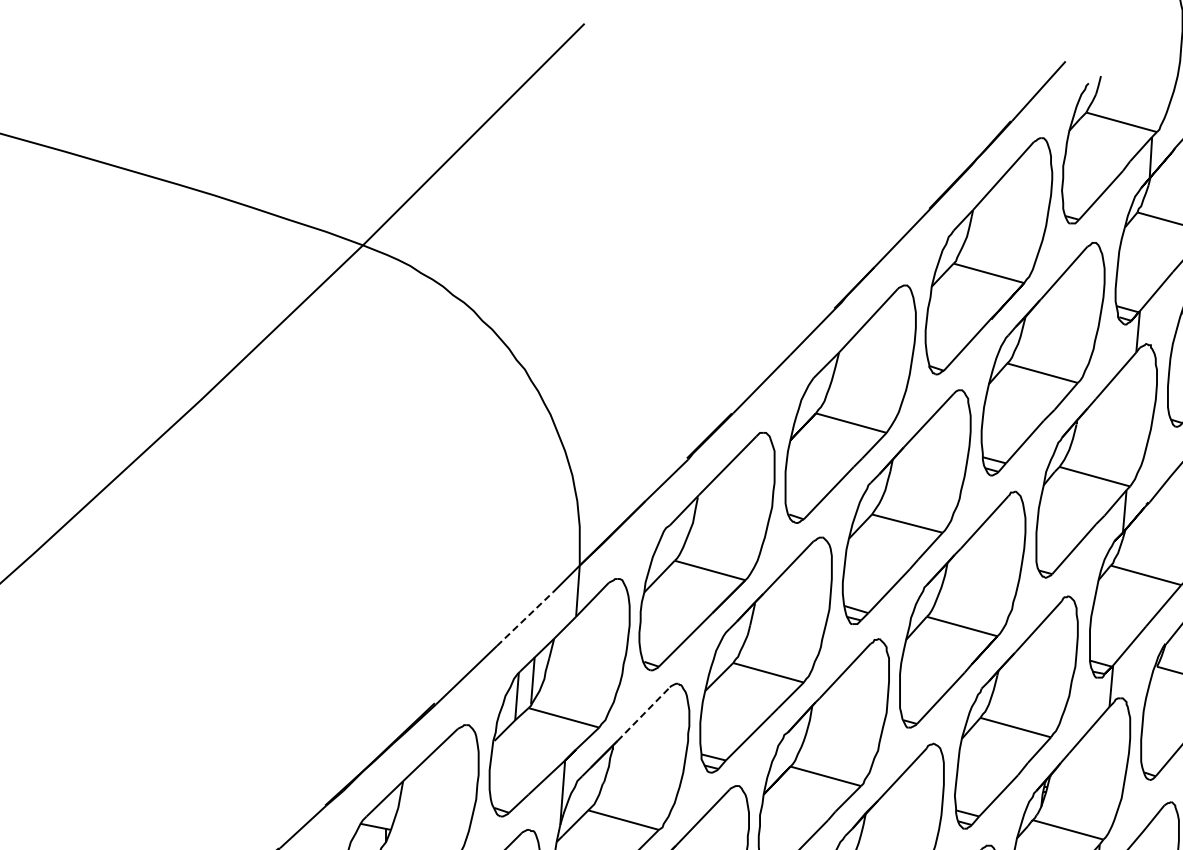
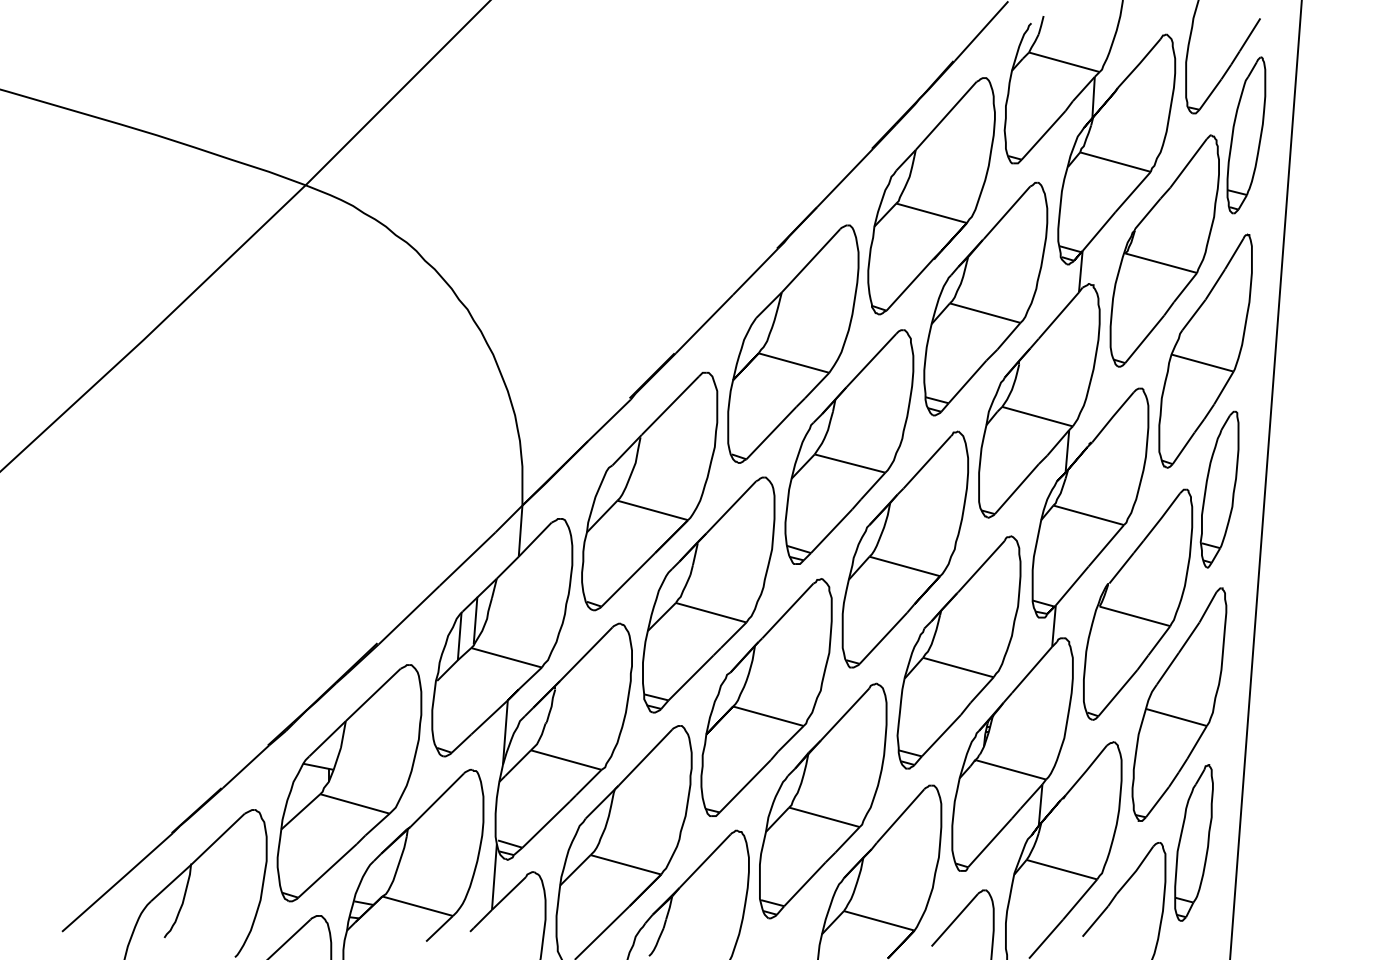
line: (524, 619) -> (467, 559), dashed -> solid
line: (643, 713) -> (586, 653), dashed -> solid

